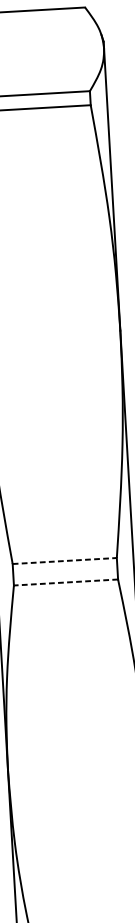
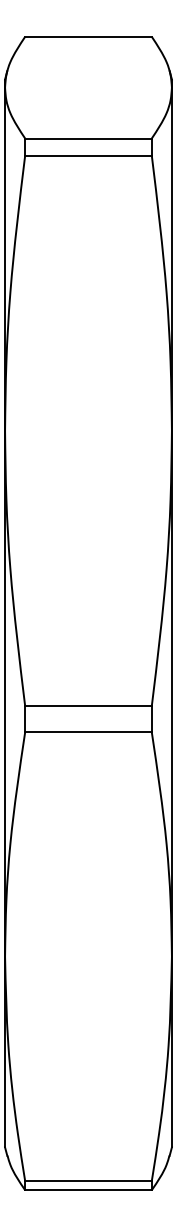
line: (64, 561) -> (88, 706), dashed -> solid
line: (65, 582) -> (87, 732), dashed -> solid

